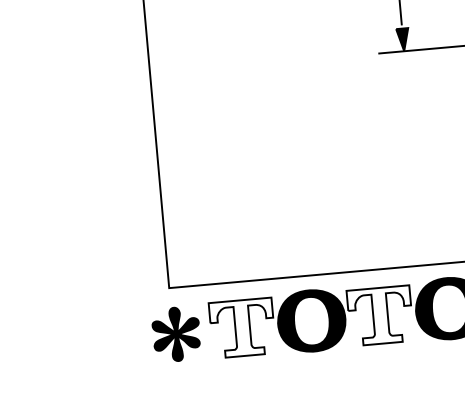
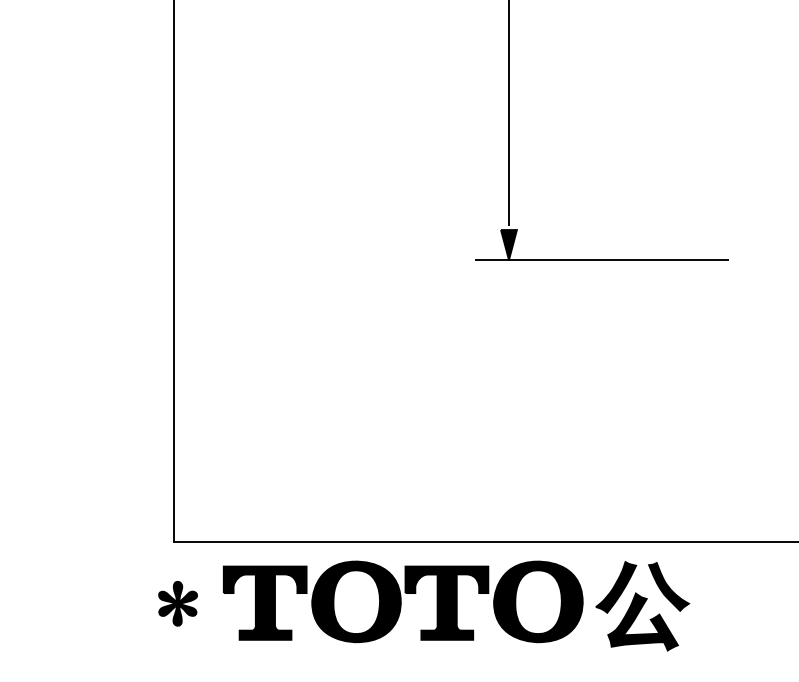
fill: (380, 315) -> (446, 602), added
fill: (241, 327) -> (264, 602), added
part: (176, 334) -> (177, 603), size x0.62

